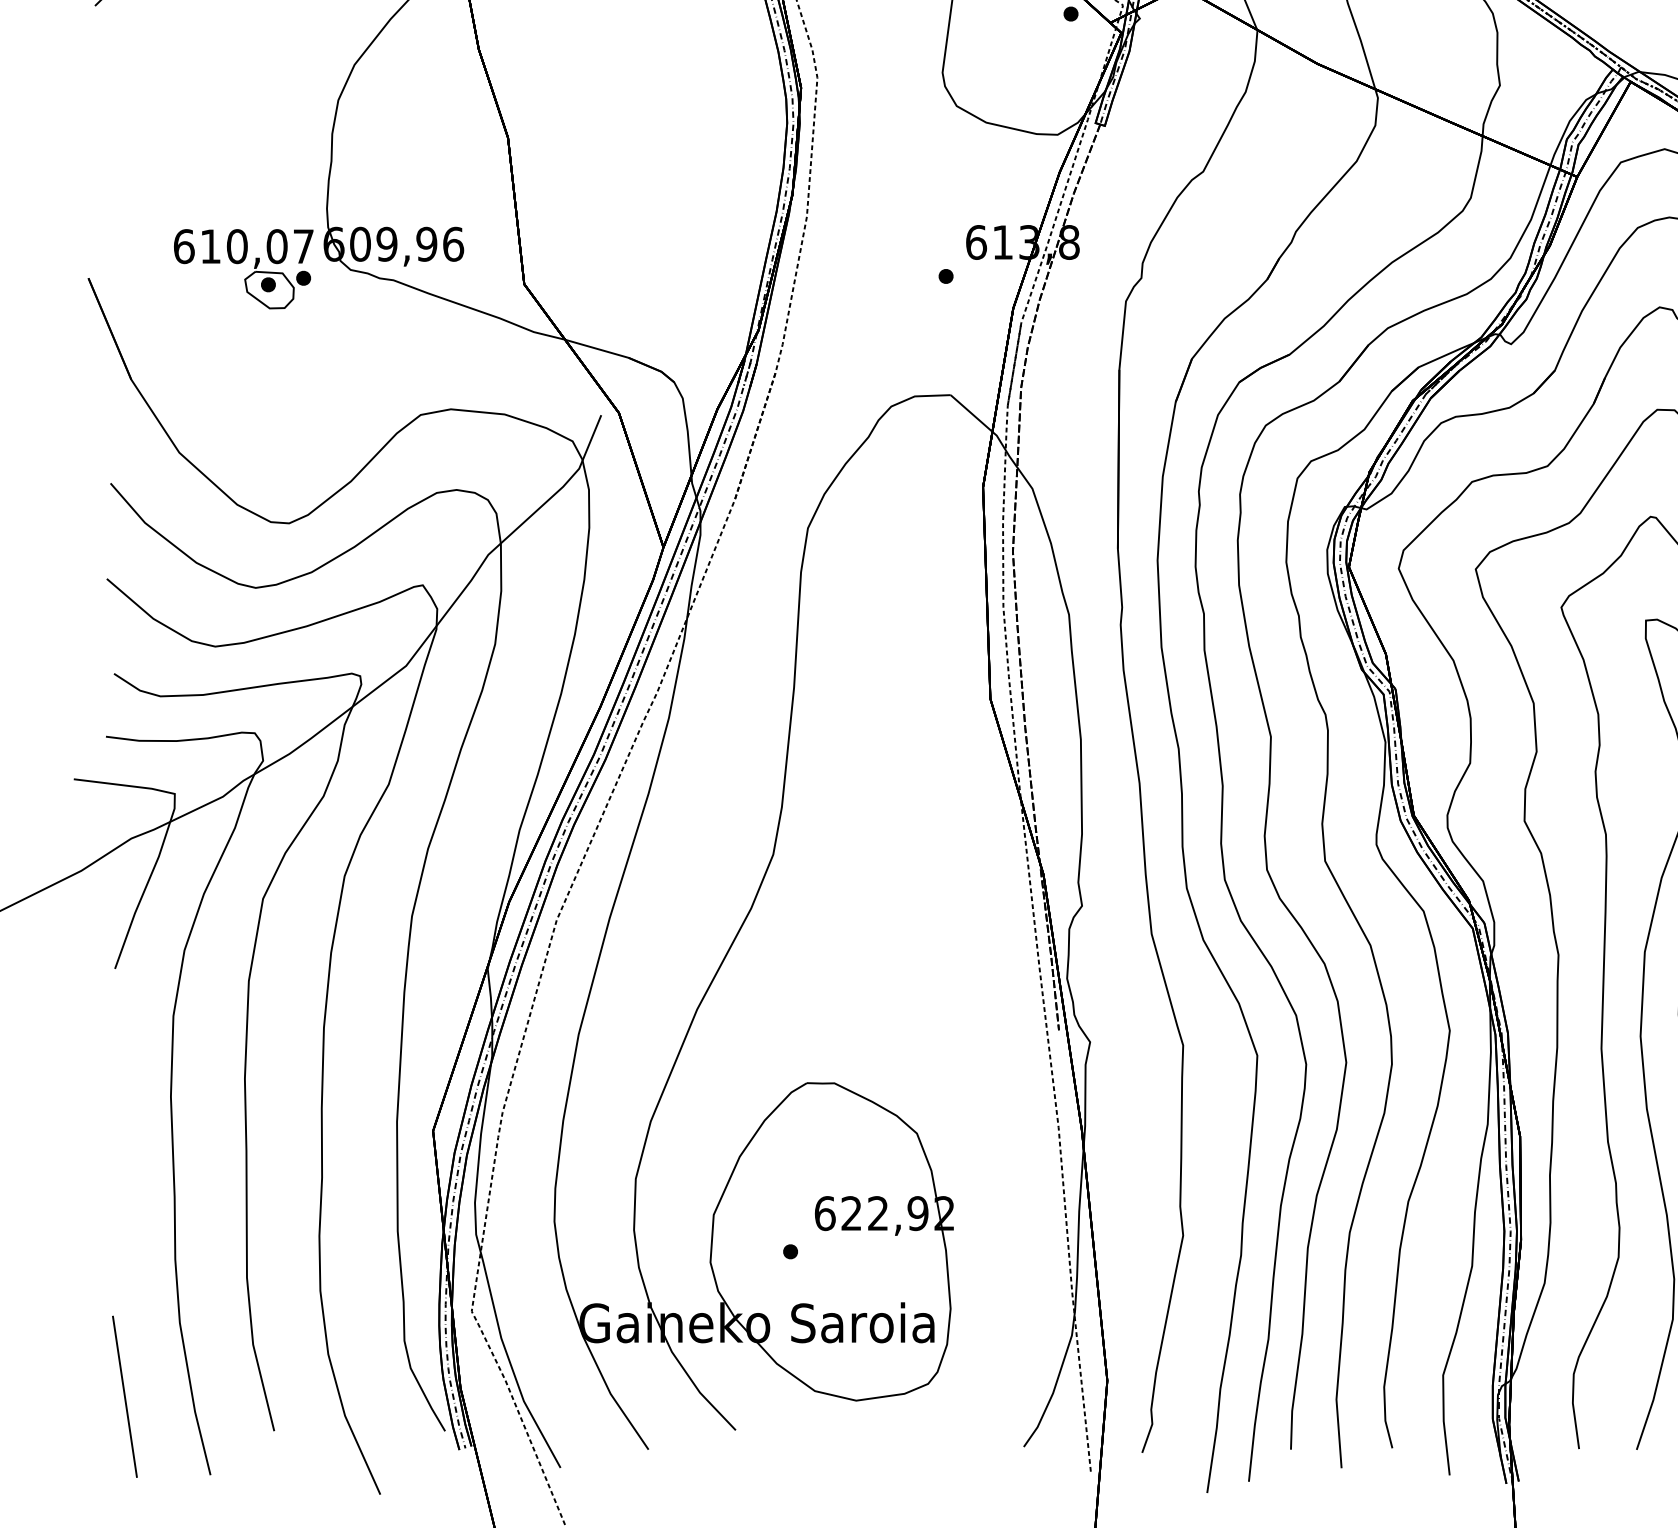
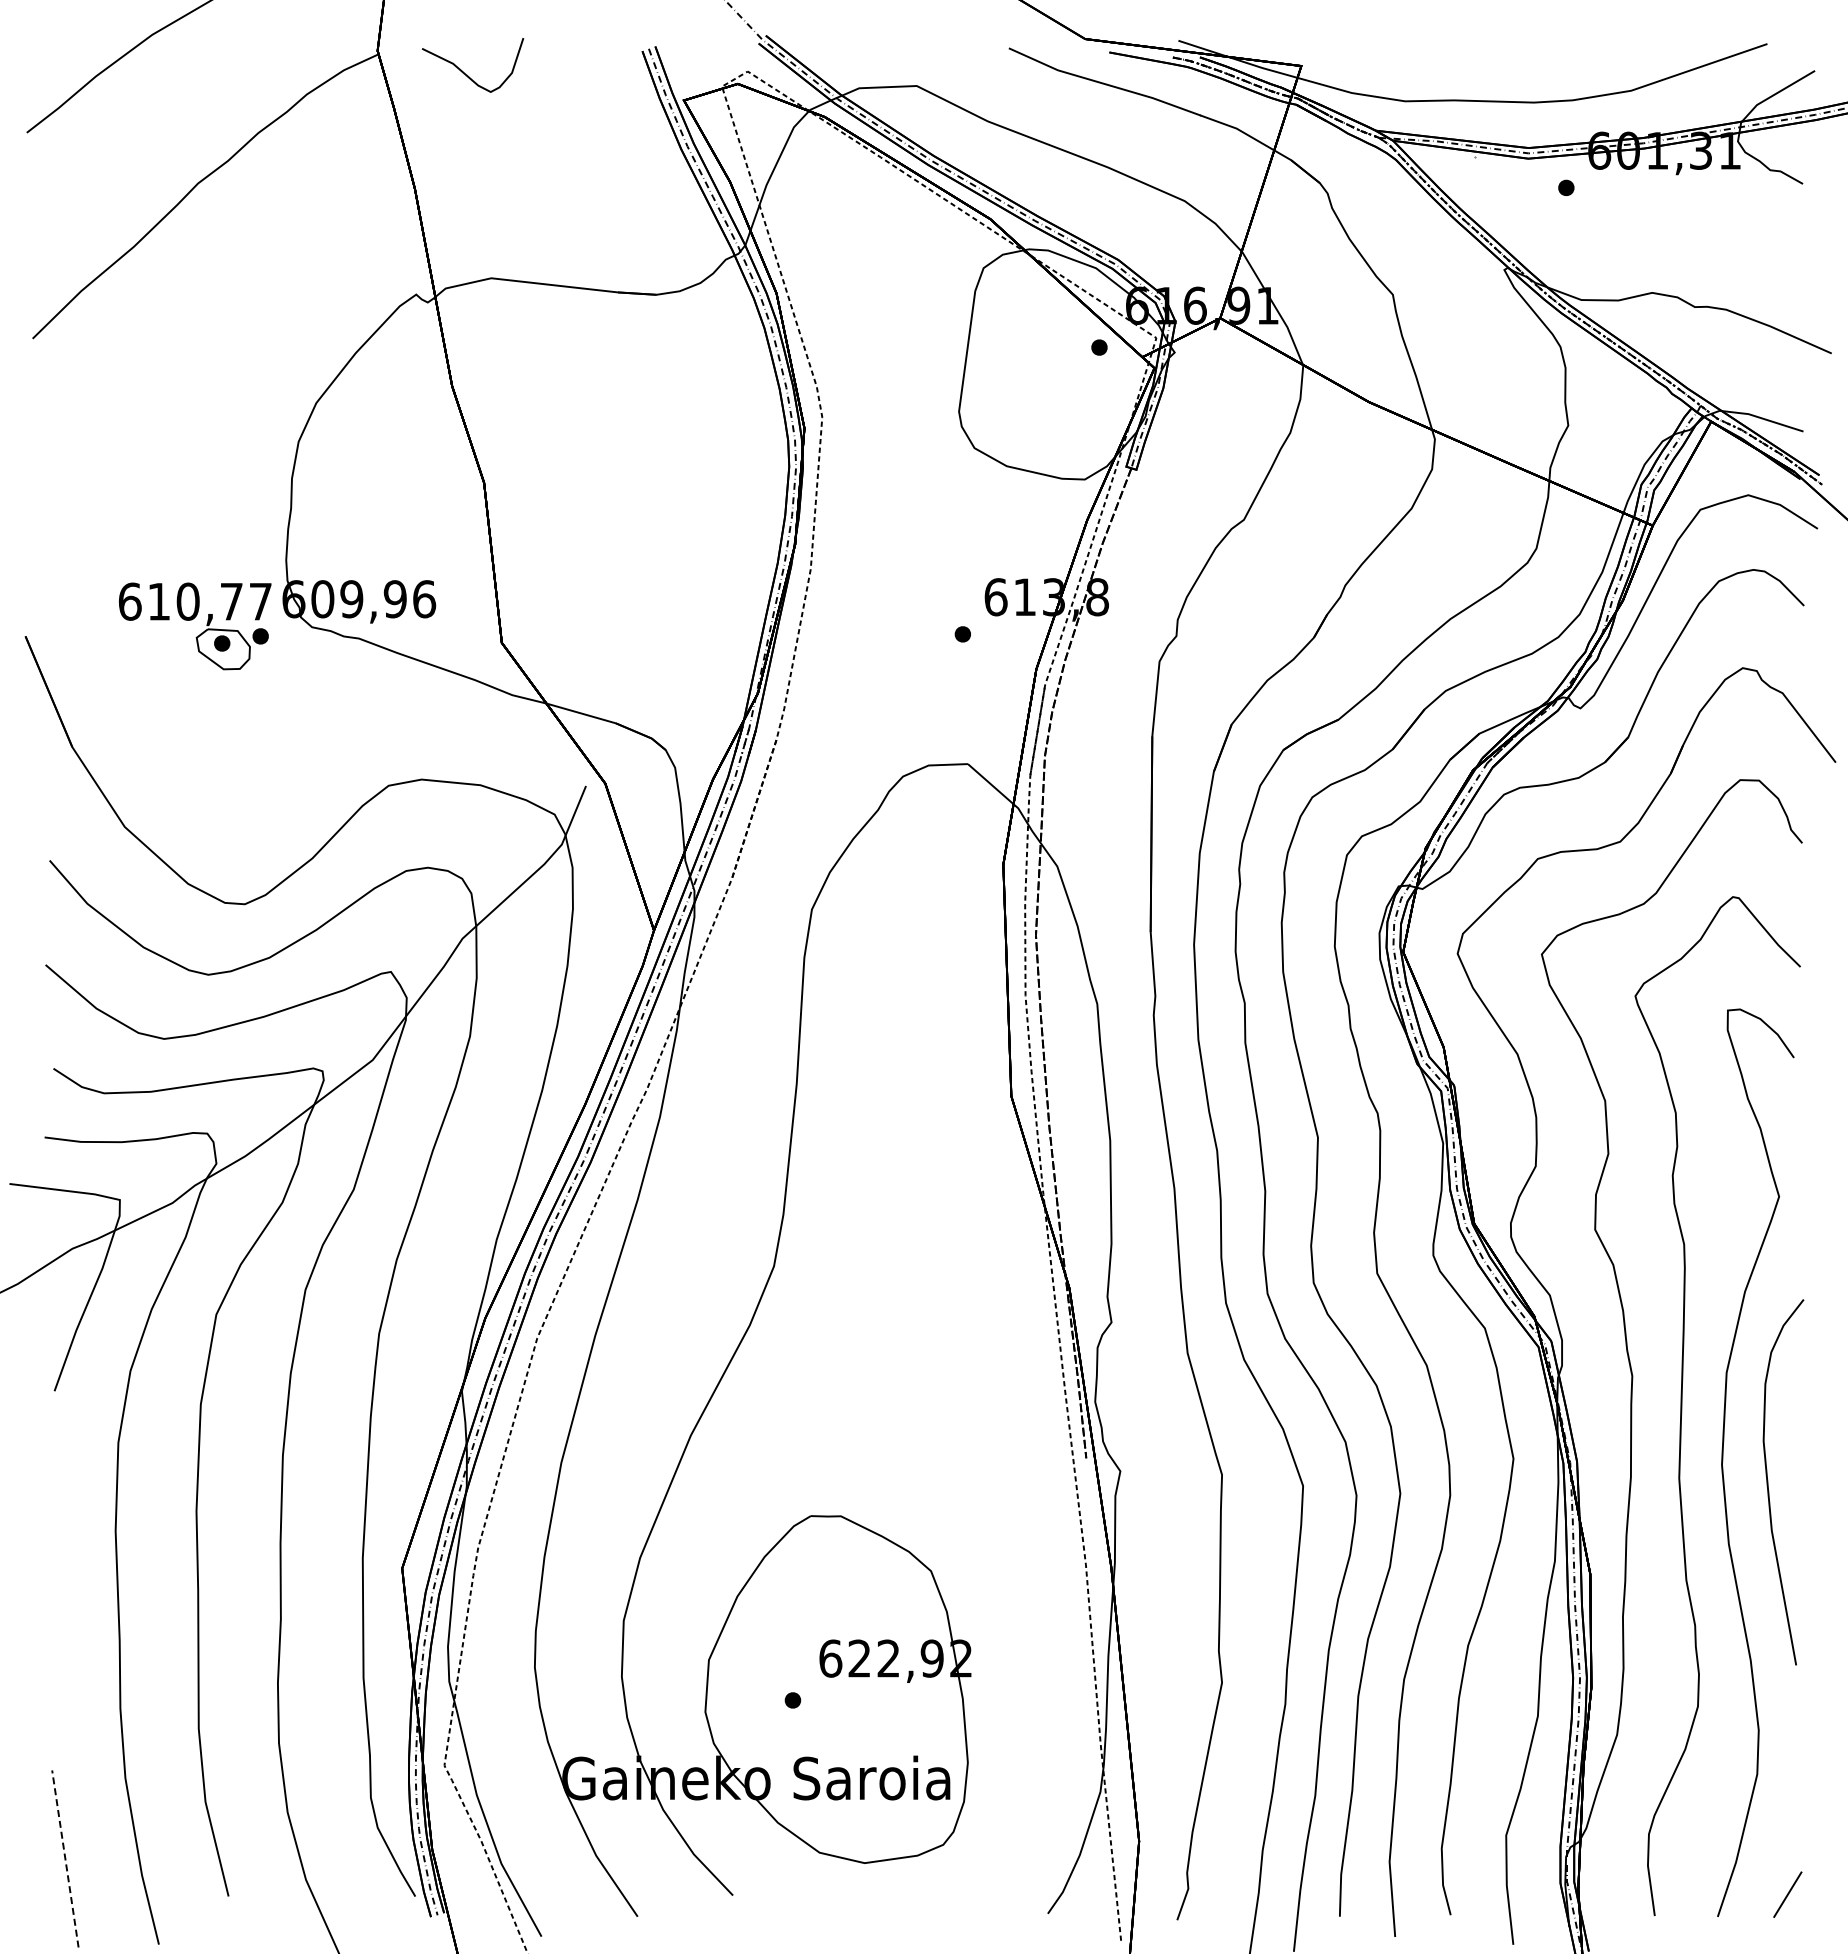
text: (276, 246) -> (231, 601), 610,07 -> 610,77
line: (125, 1396) -> (65, 1858), solid -> dashed

